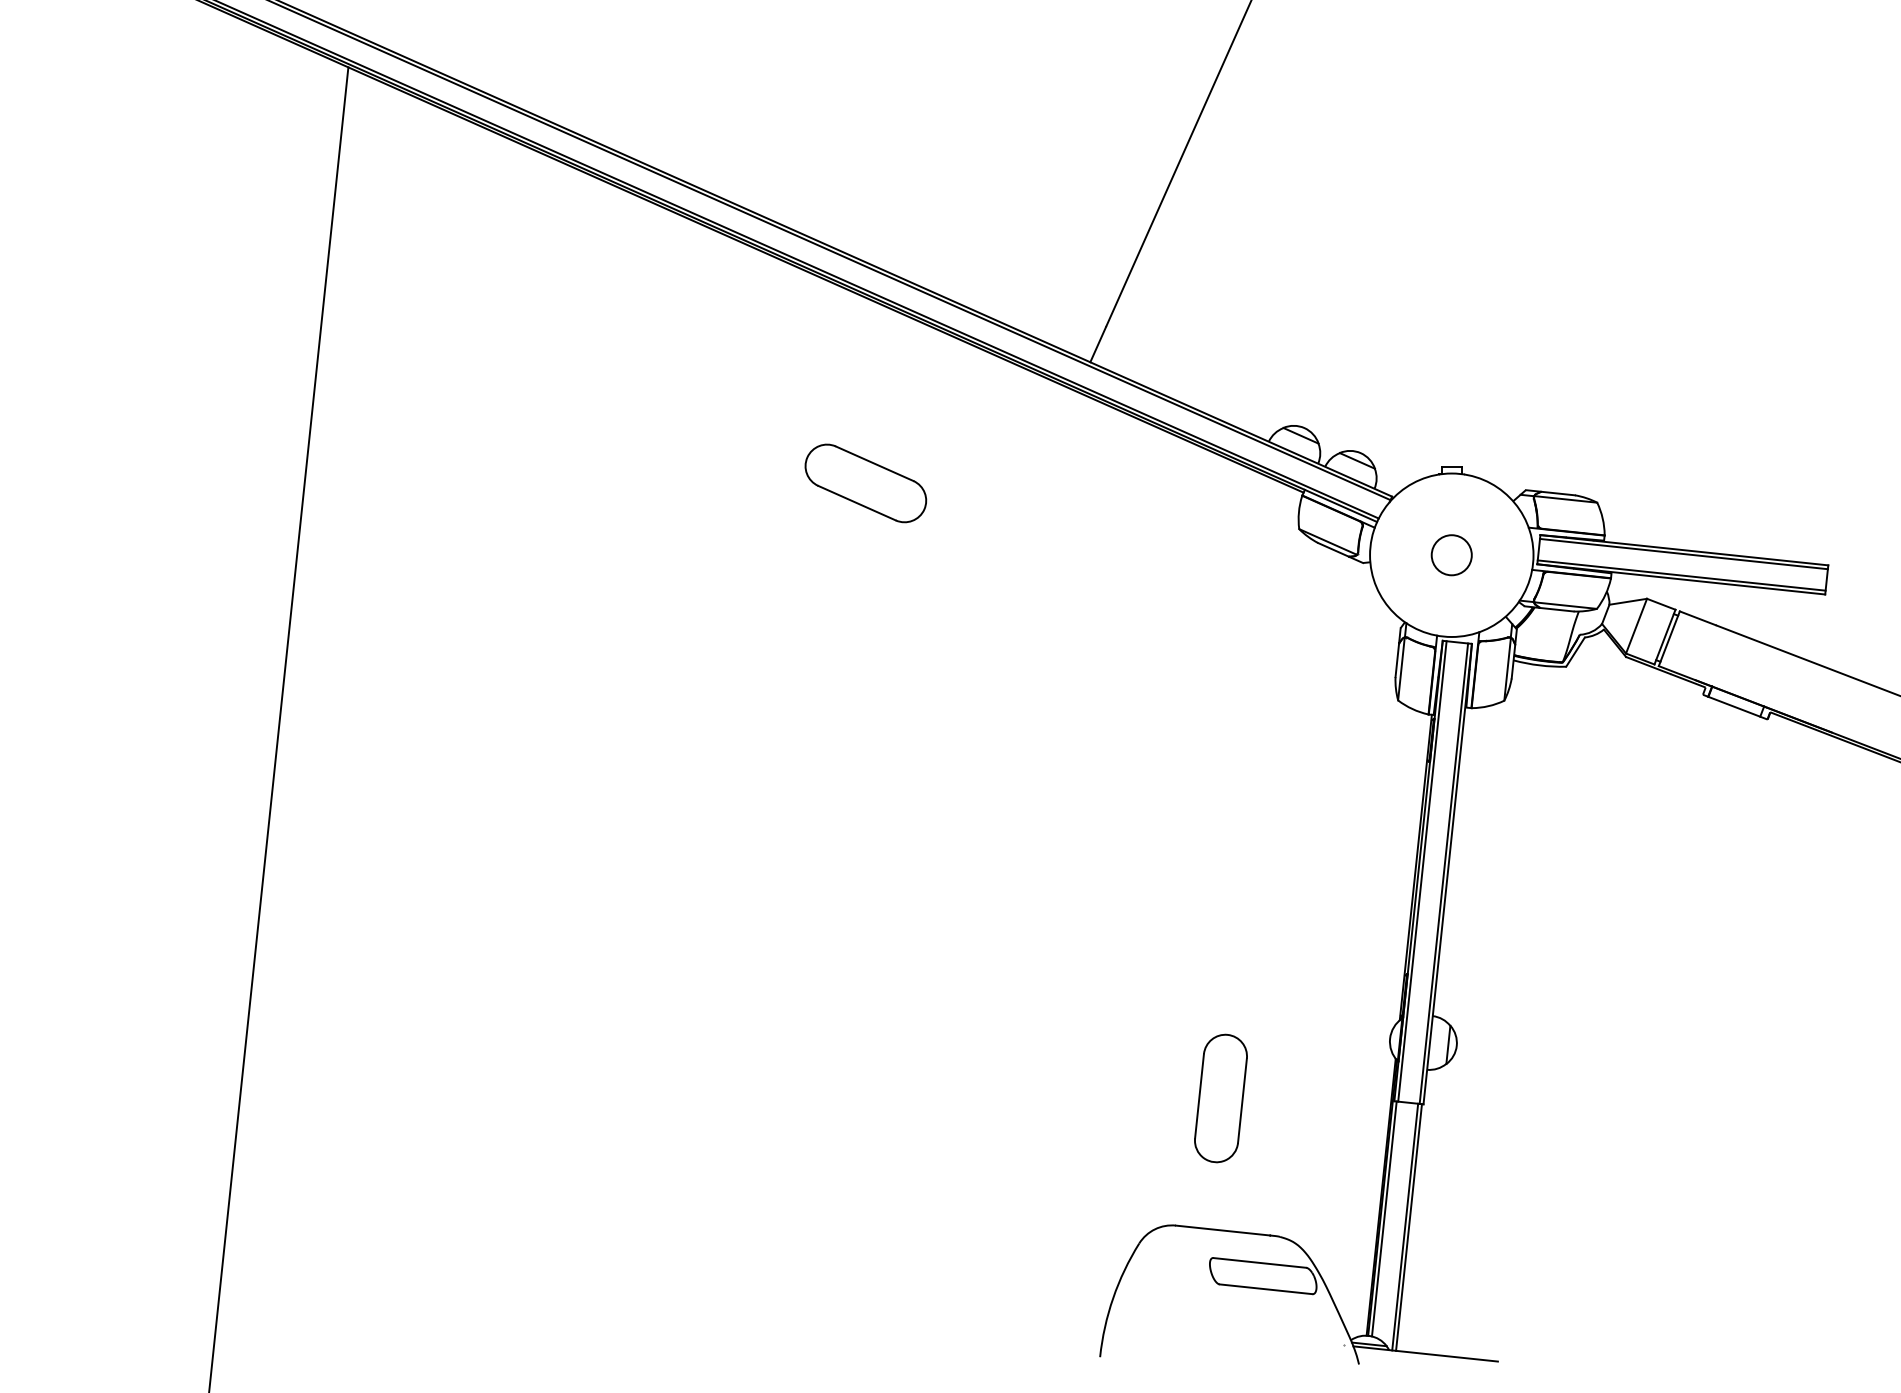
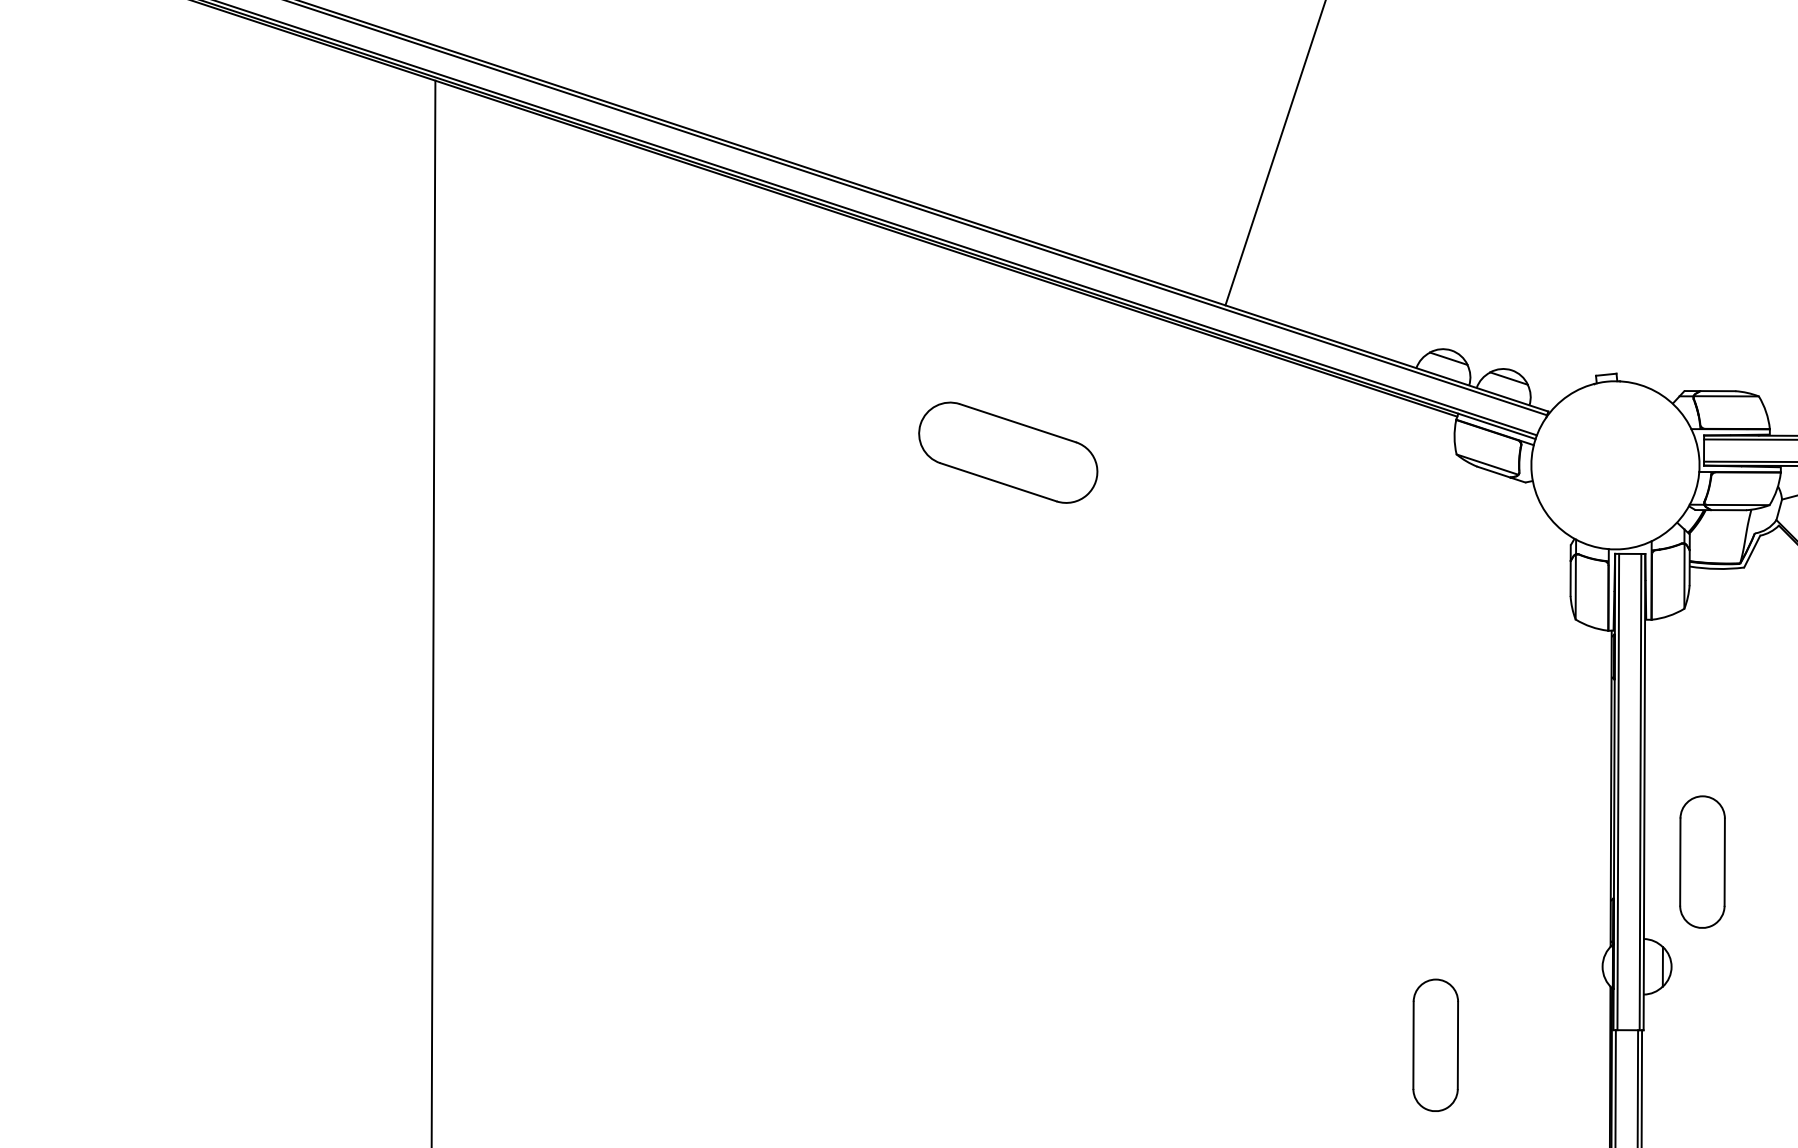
part: (865, 483) -> (1007, 452), size x1.4
circle: (1451, 555) -> (1615, 465), removed
part: (1496, 947) -> (1702, 862), added

